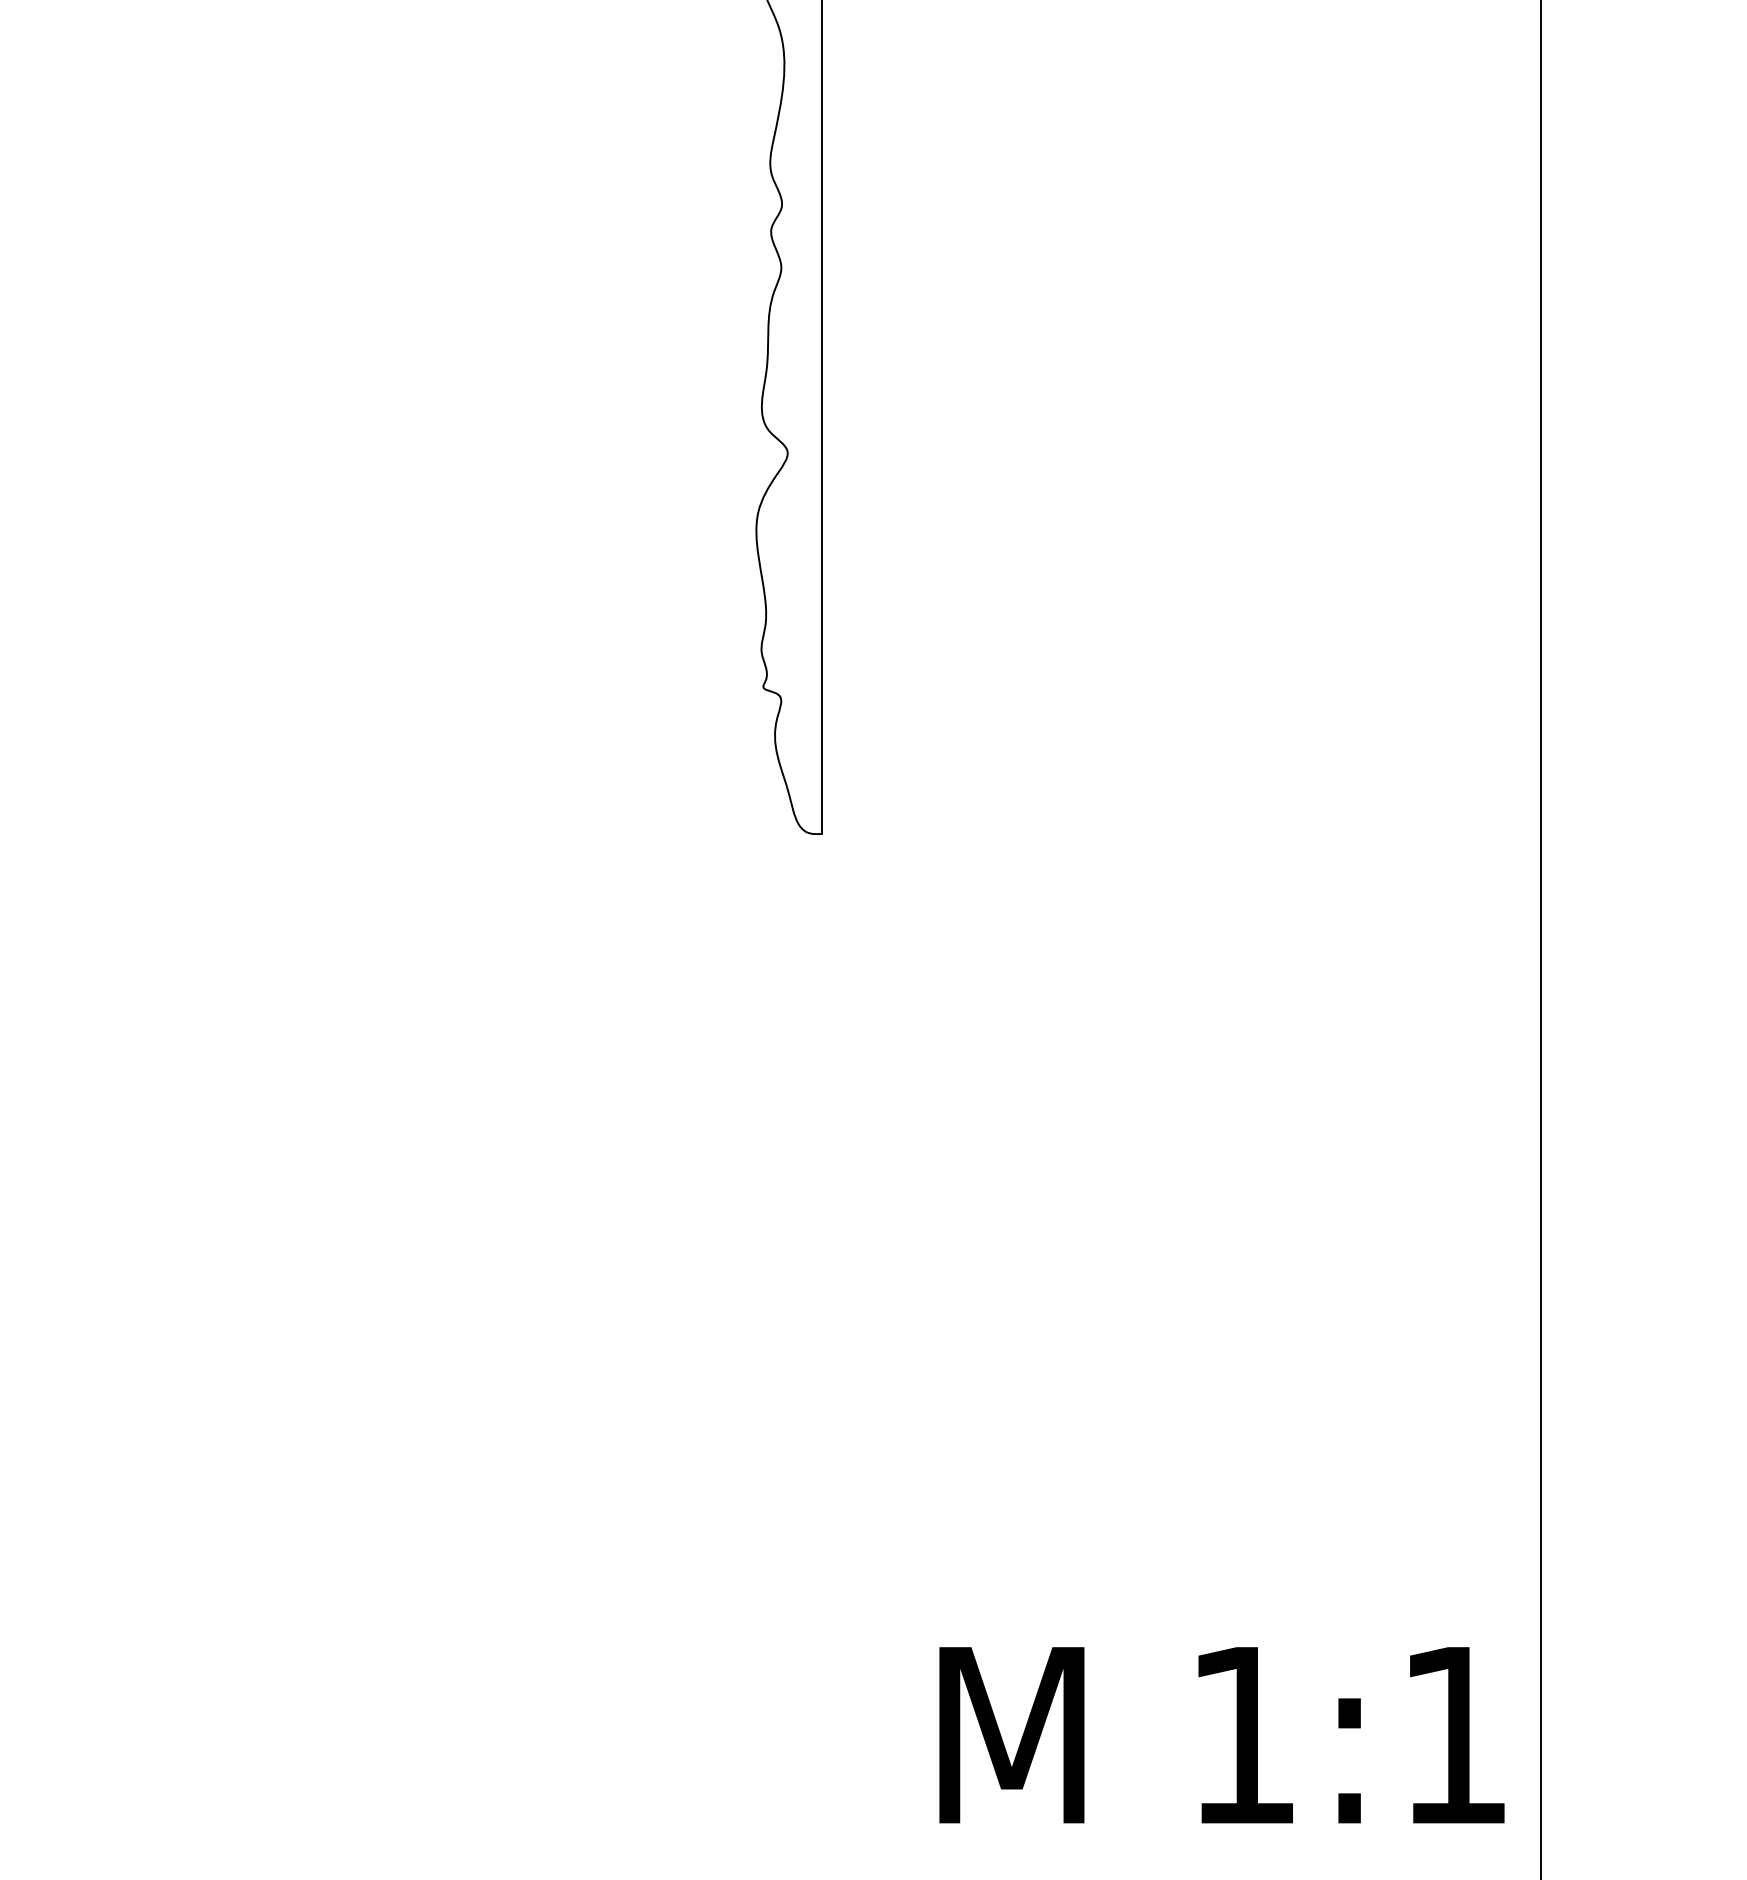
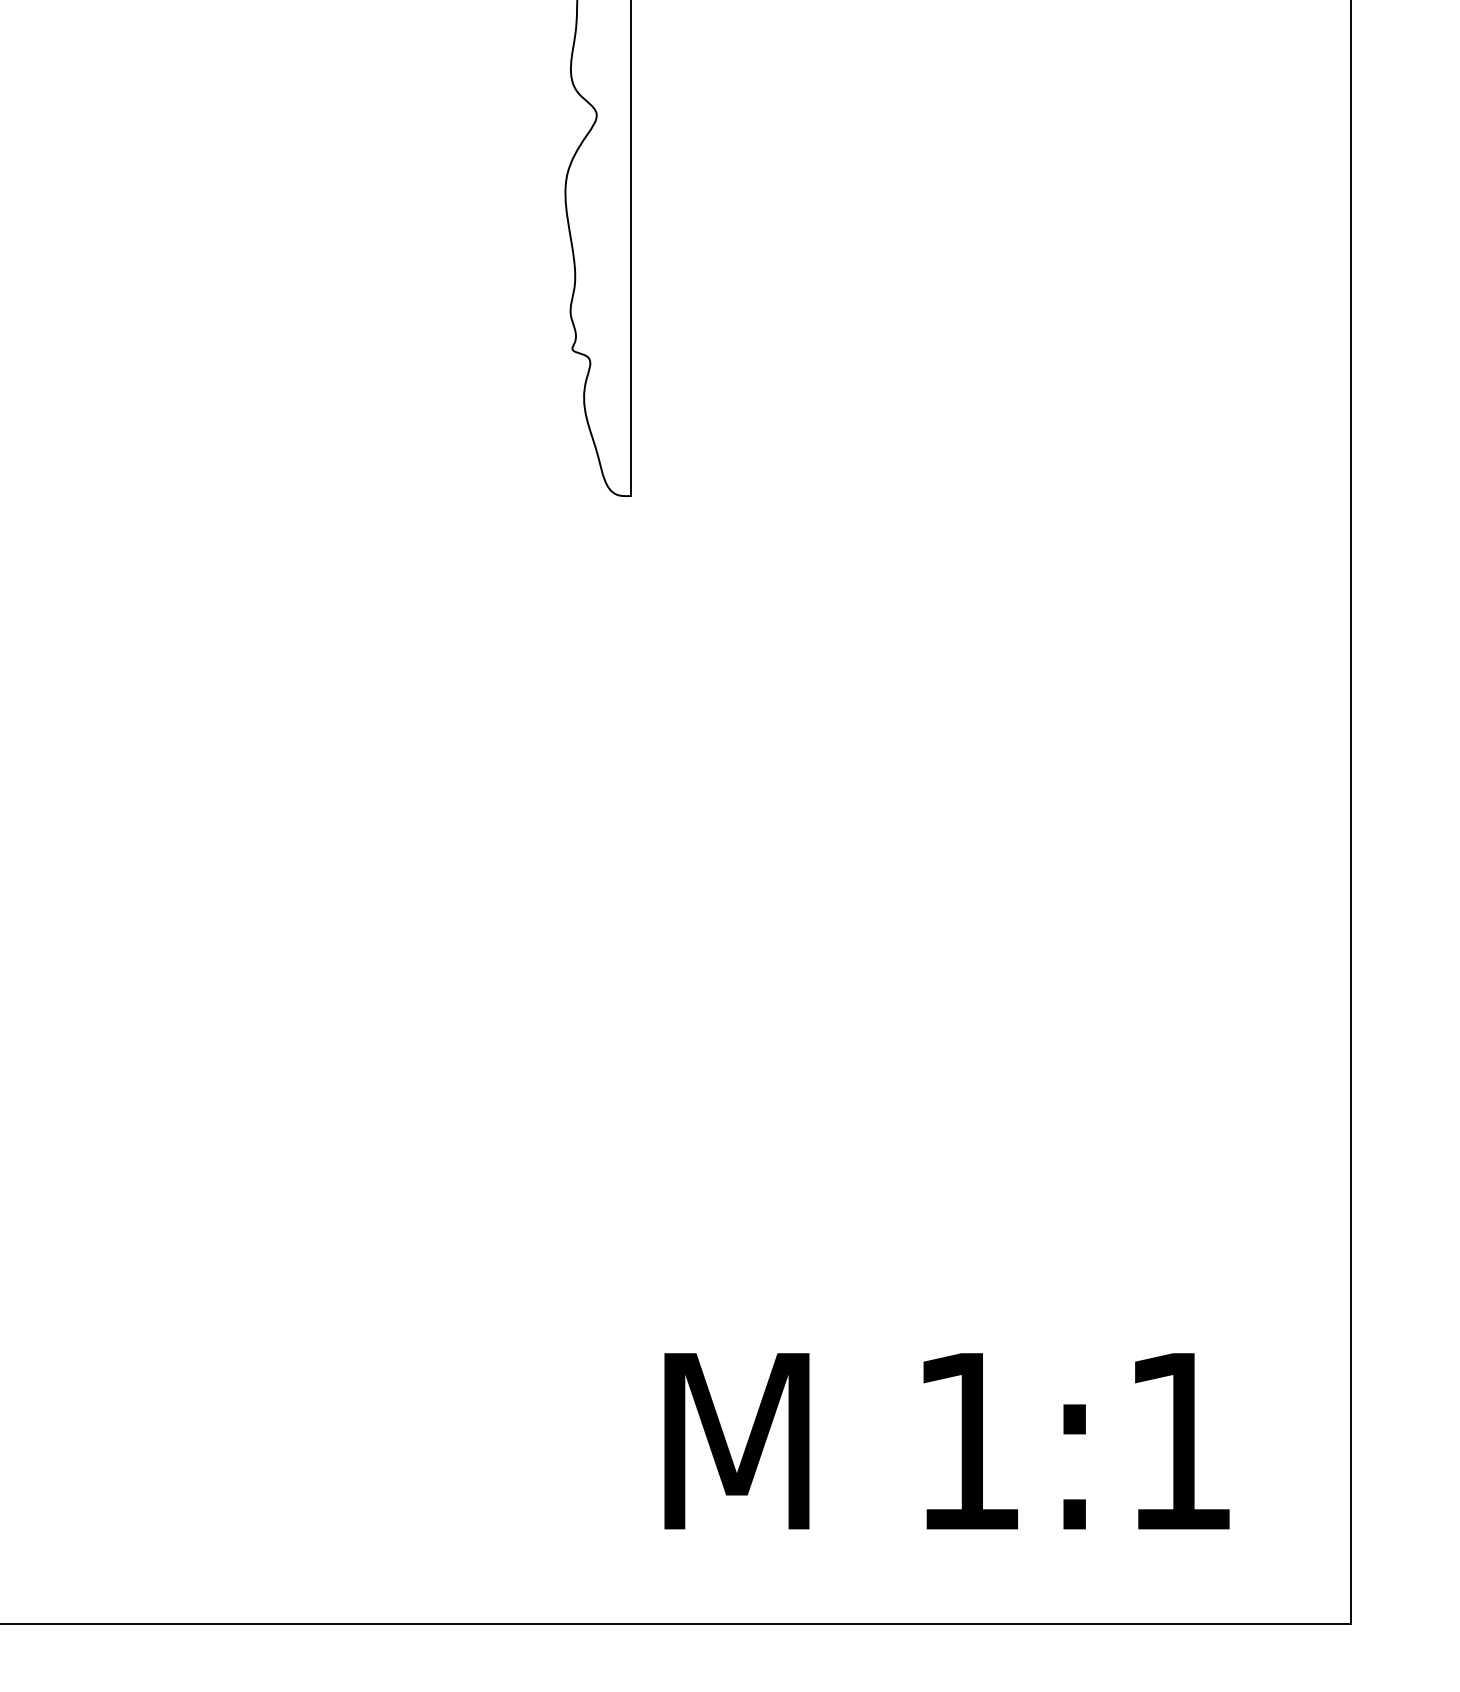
text: (1221, 1735) -> (946, 1441), moved

